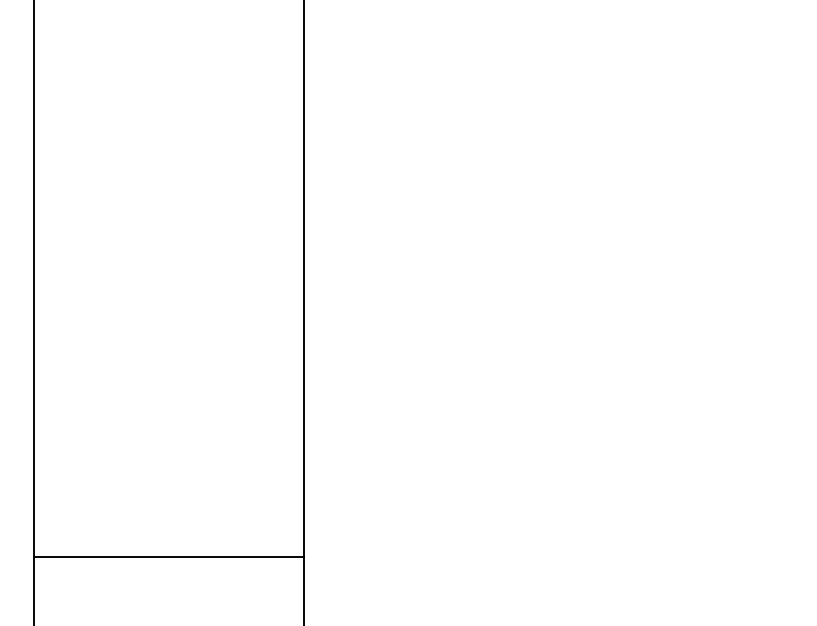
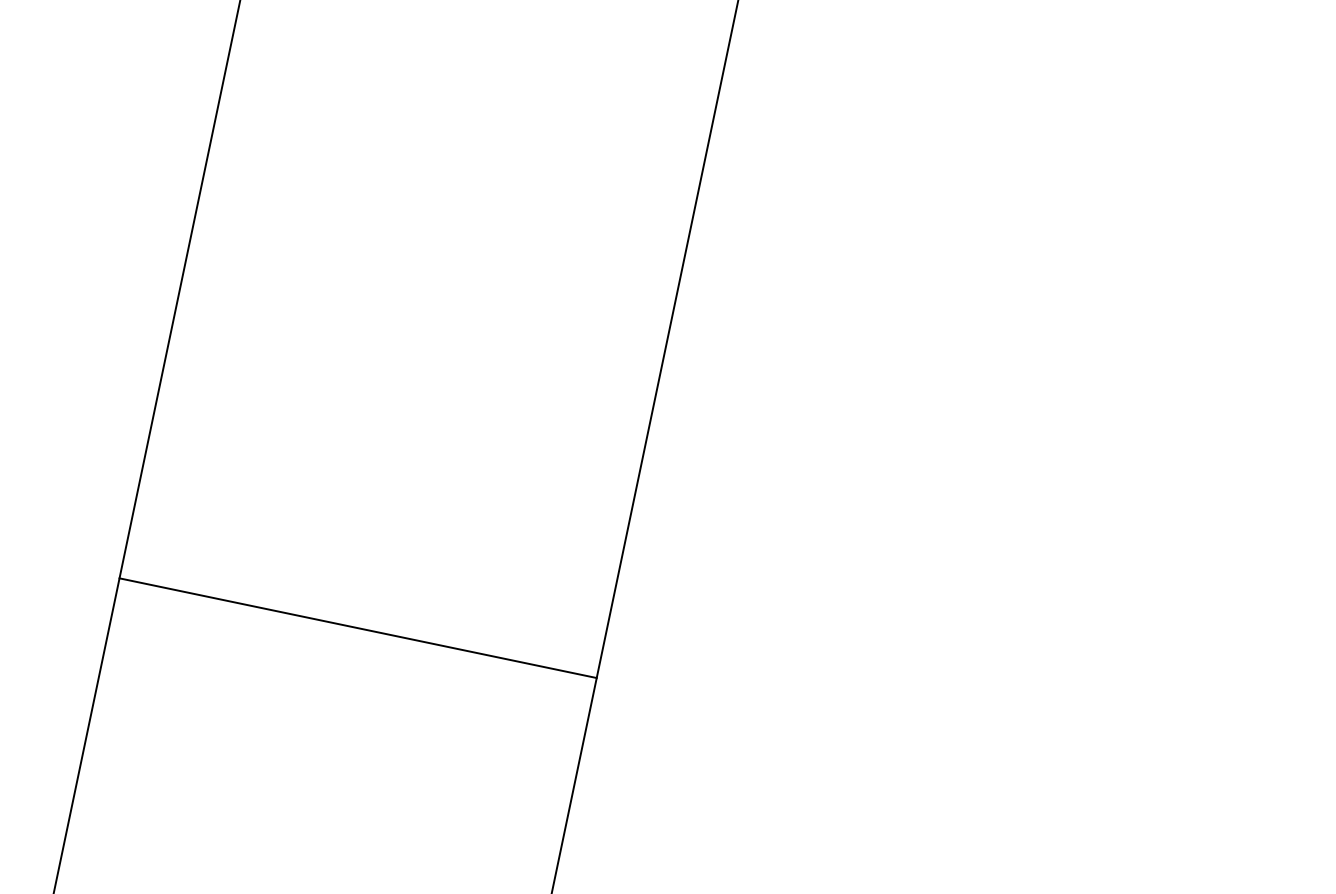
line: (168, 556) -> (357, 627), moved

